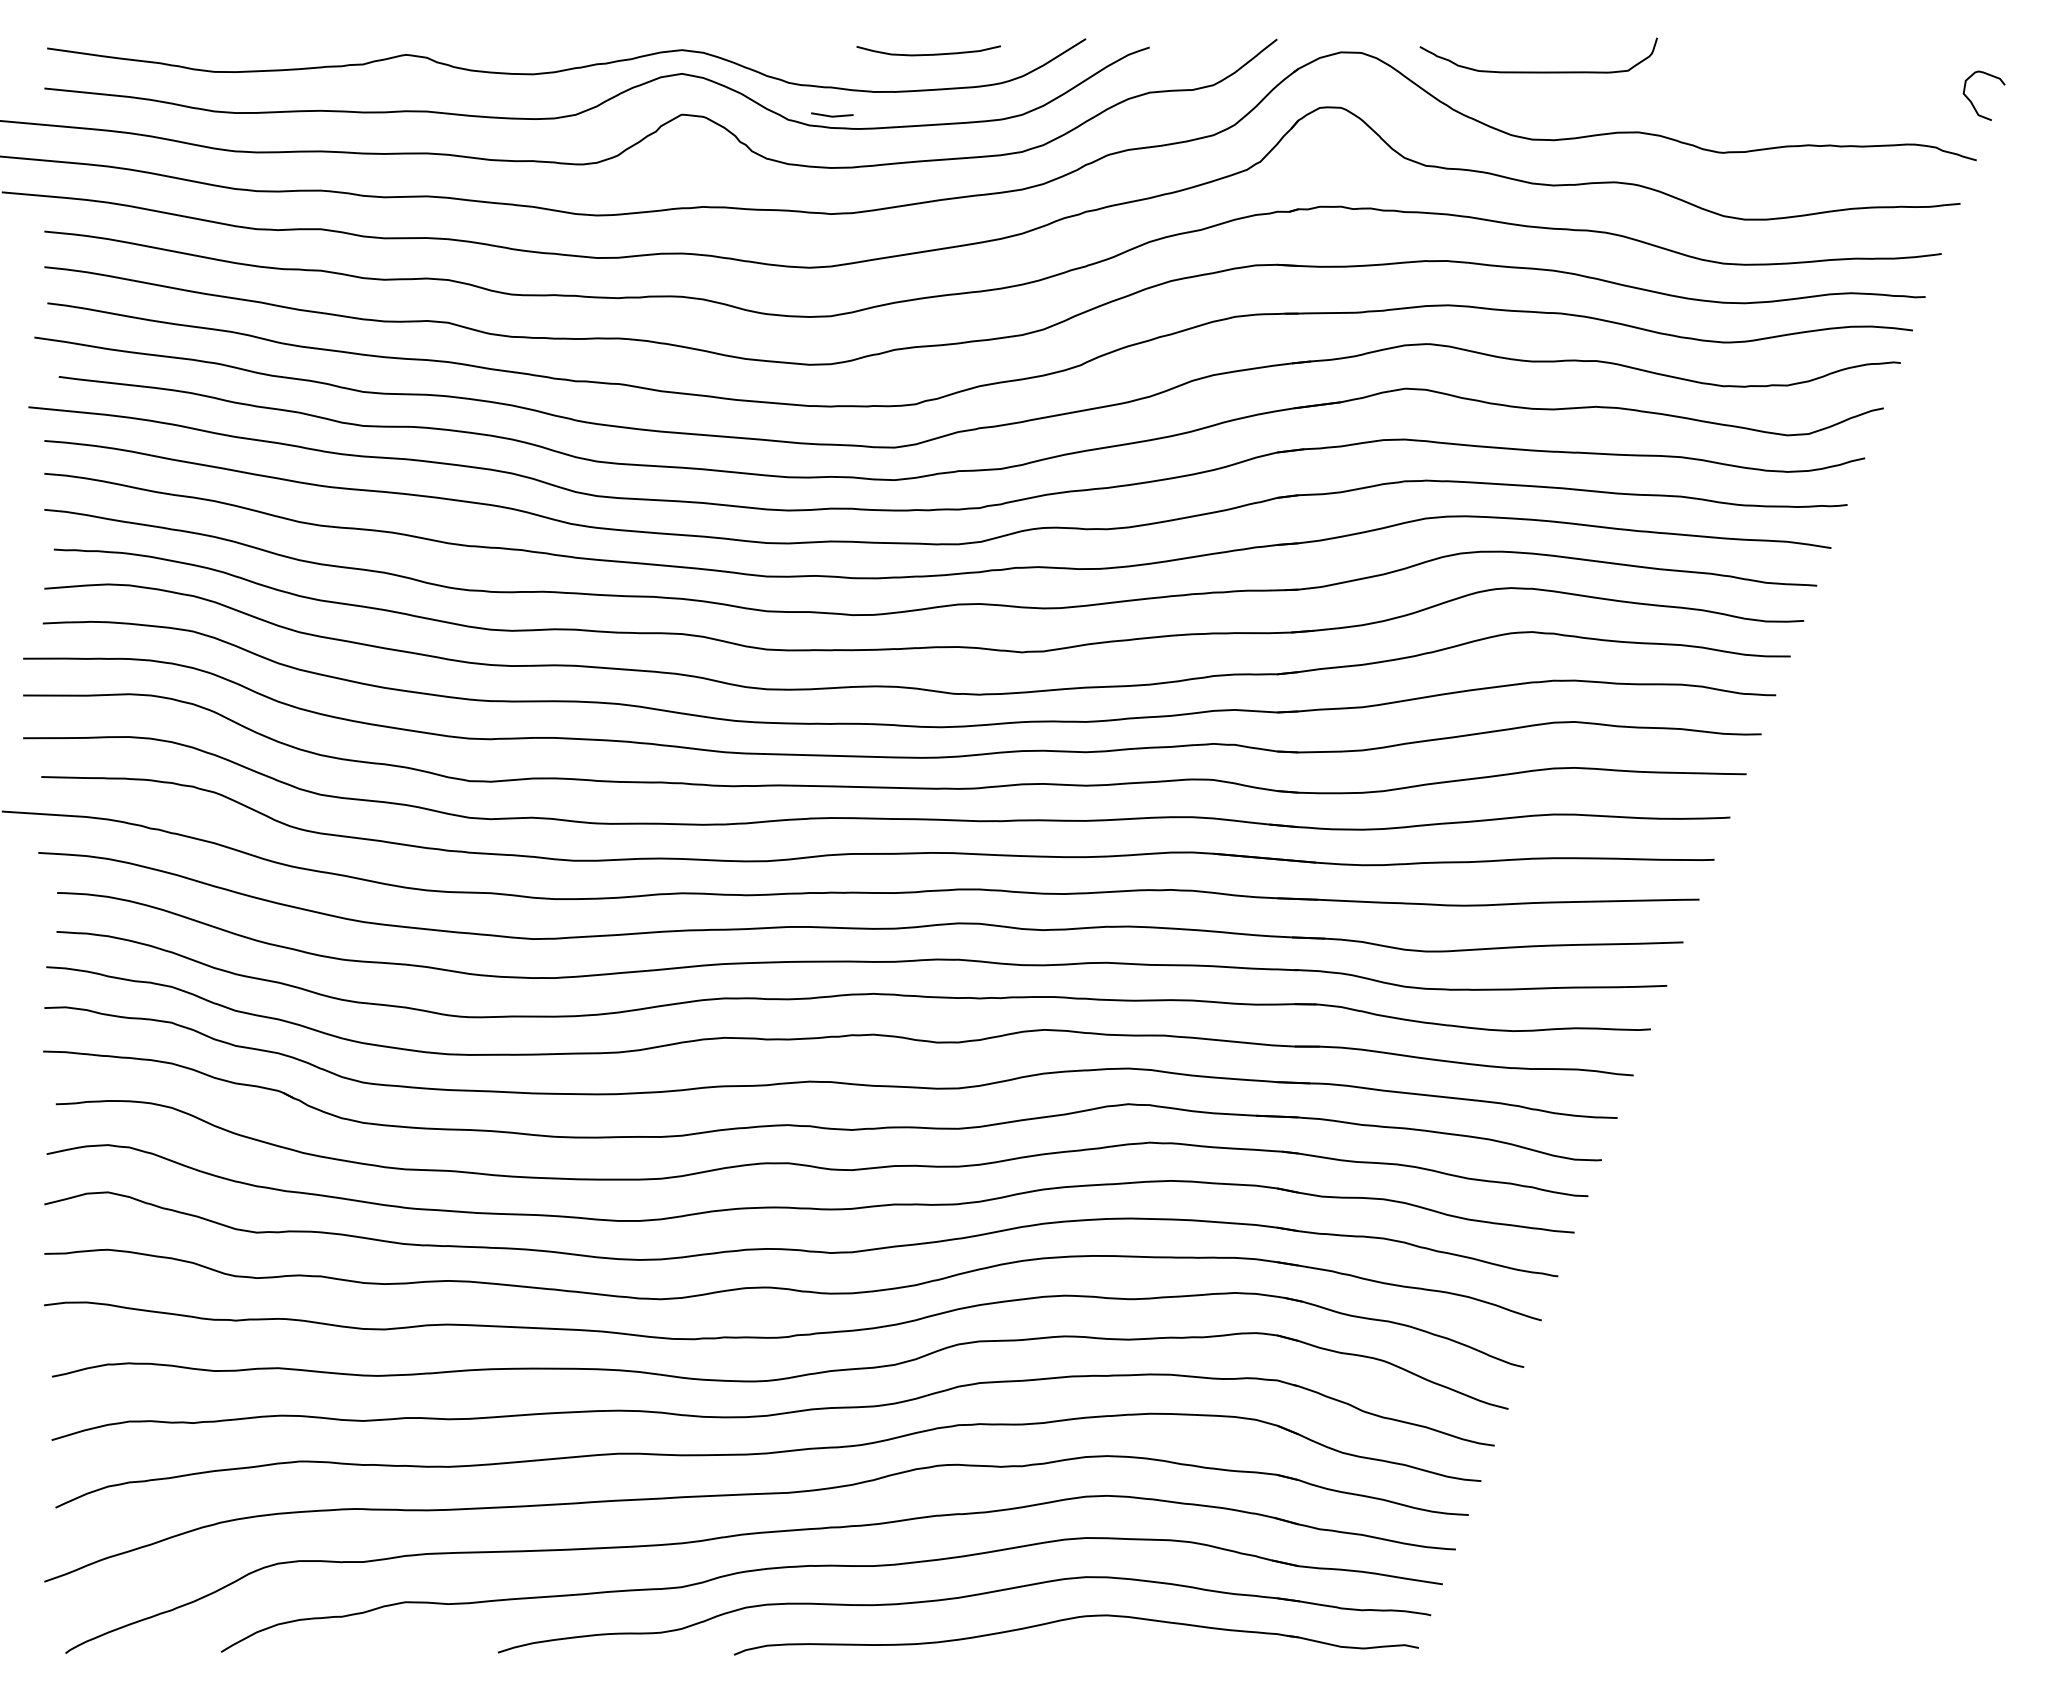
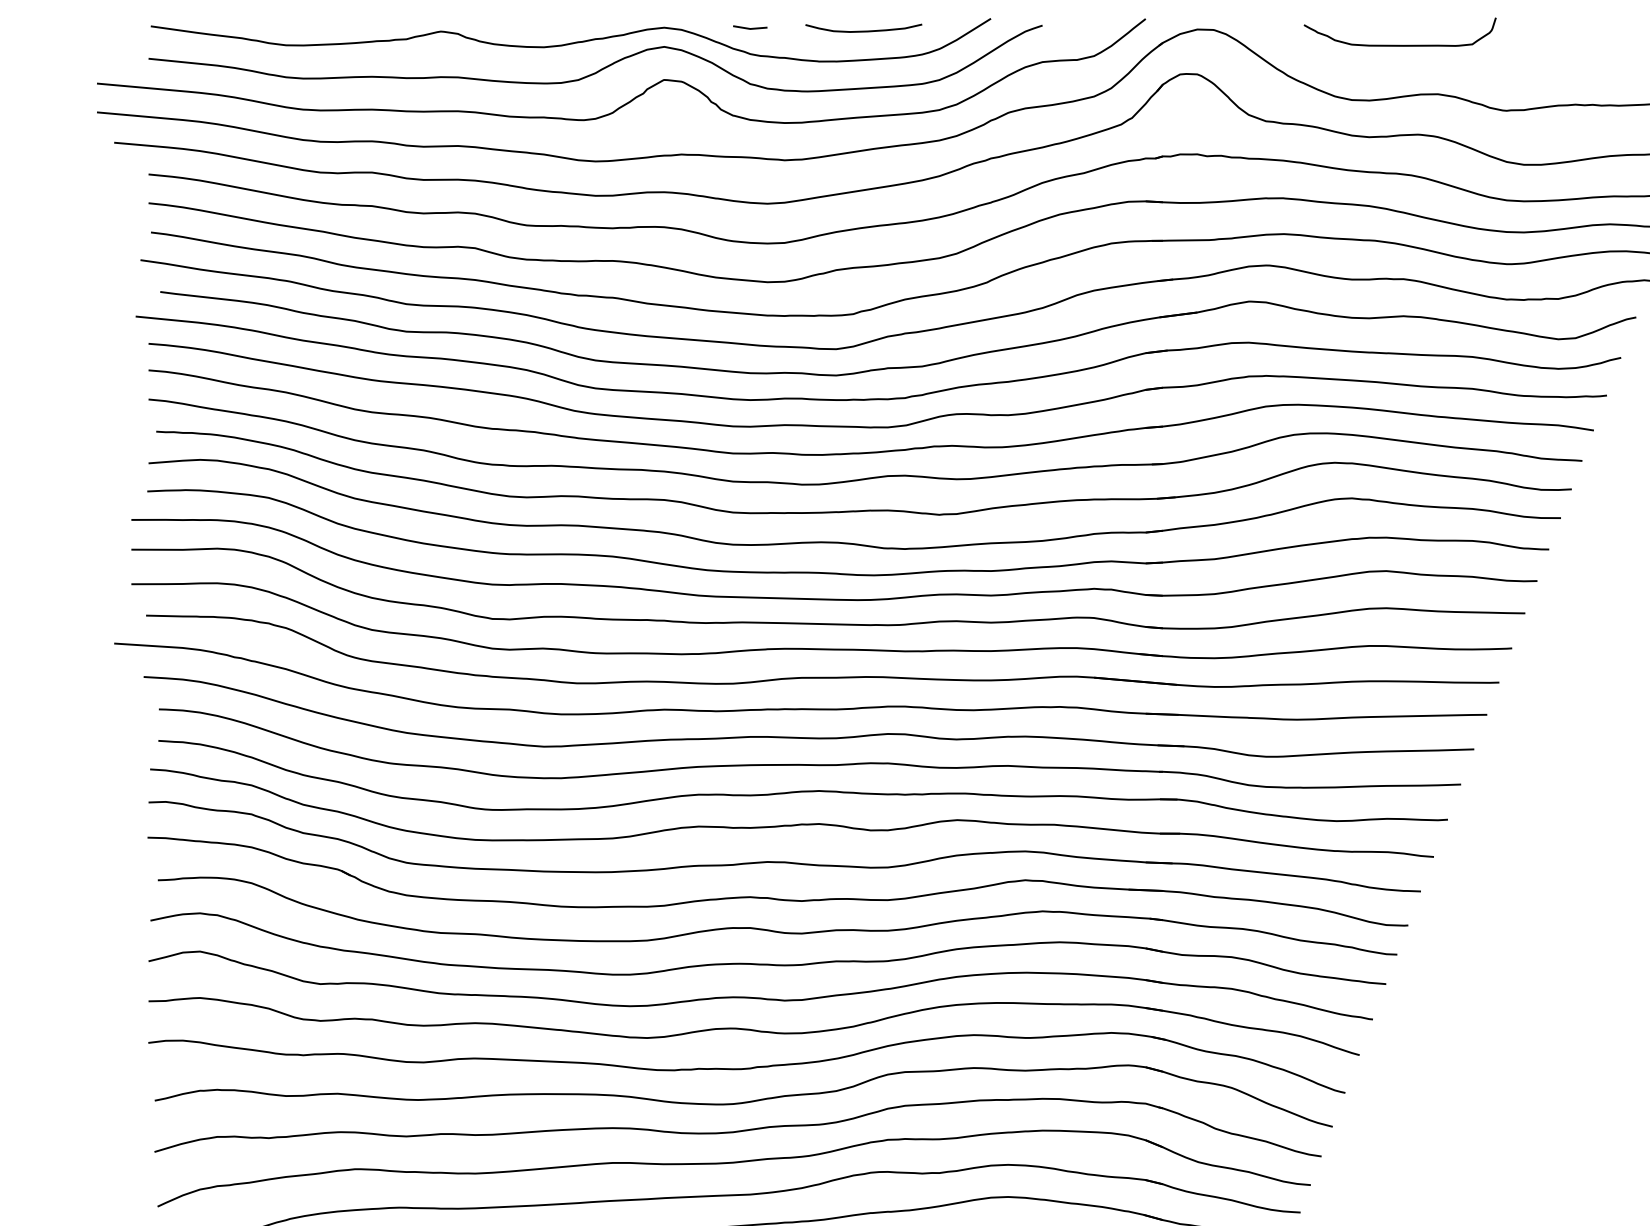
curve: (1538, 71) -> (1399, 44), moved
line: (832, 115) -> (750, 28), moved

